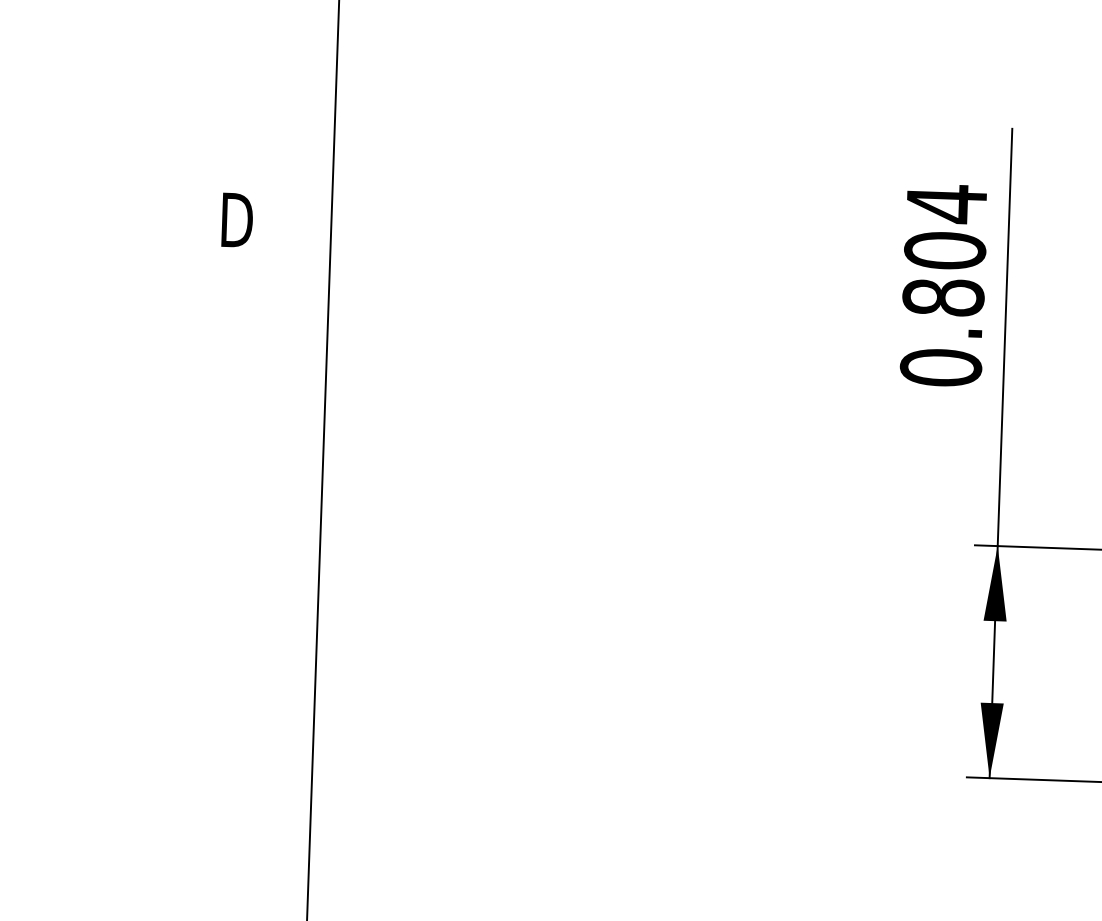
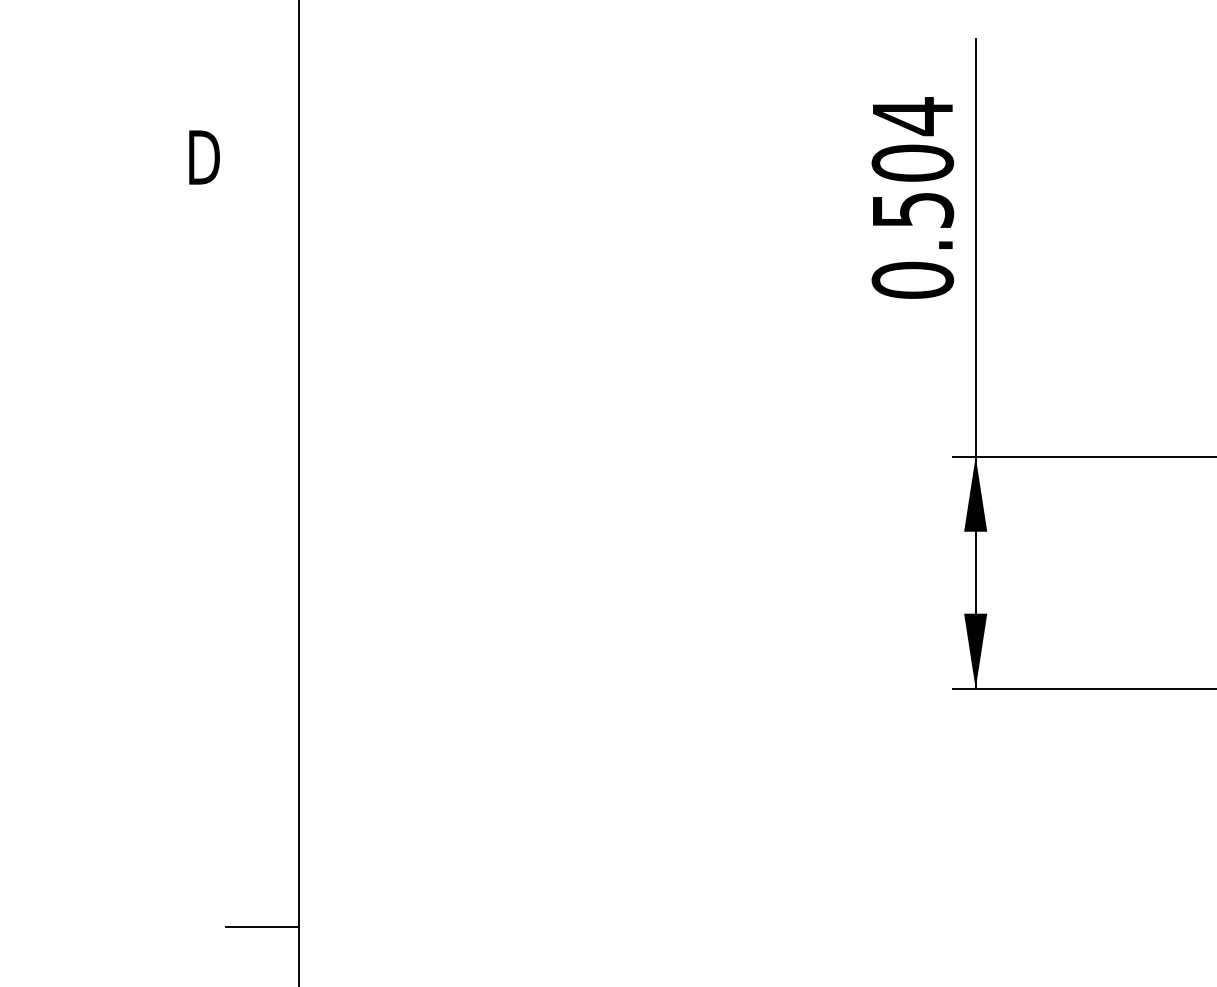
text: (943, 296) -> (912, 209), 0.804 -> 0.504

